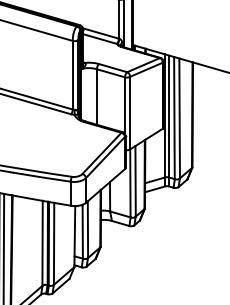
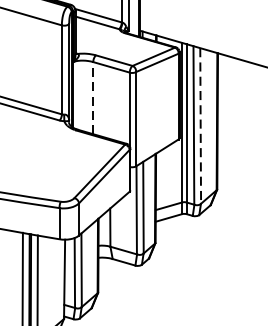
line: (96, 97) -> (92, 98), solid -> dashed
line: (179, 118) -> (200, 126), solid -> dashed

